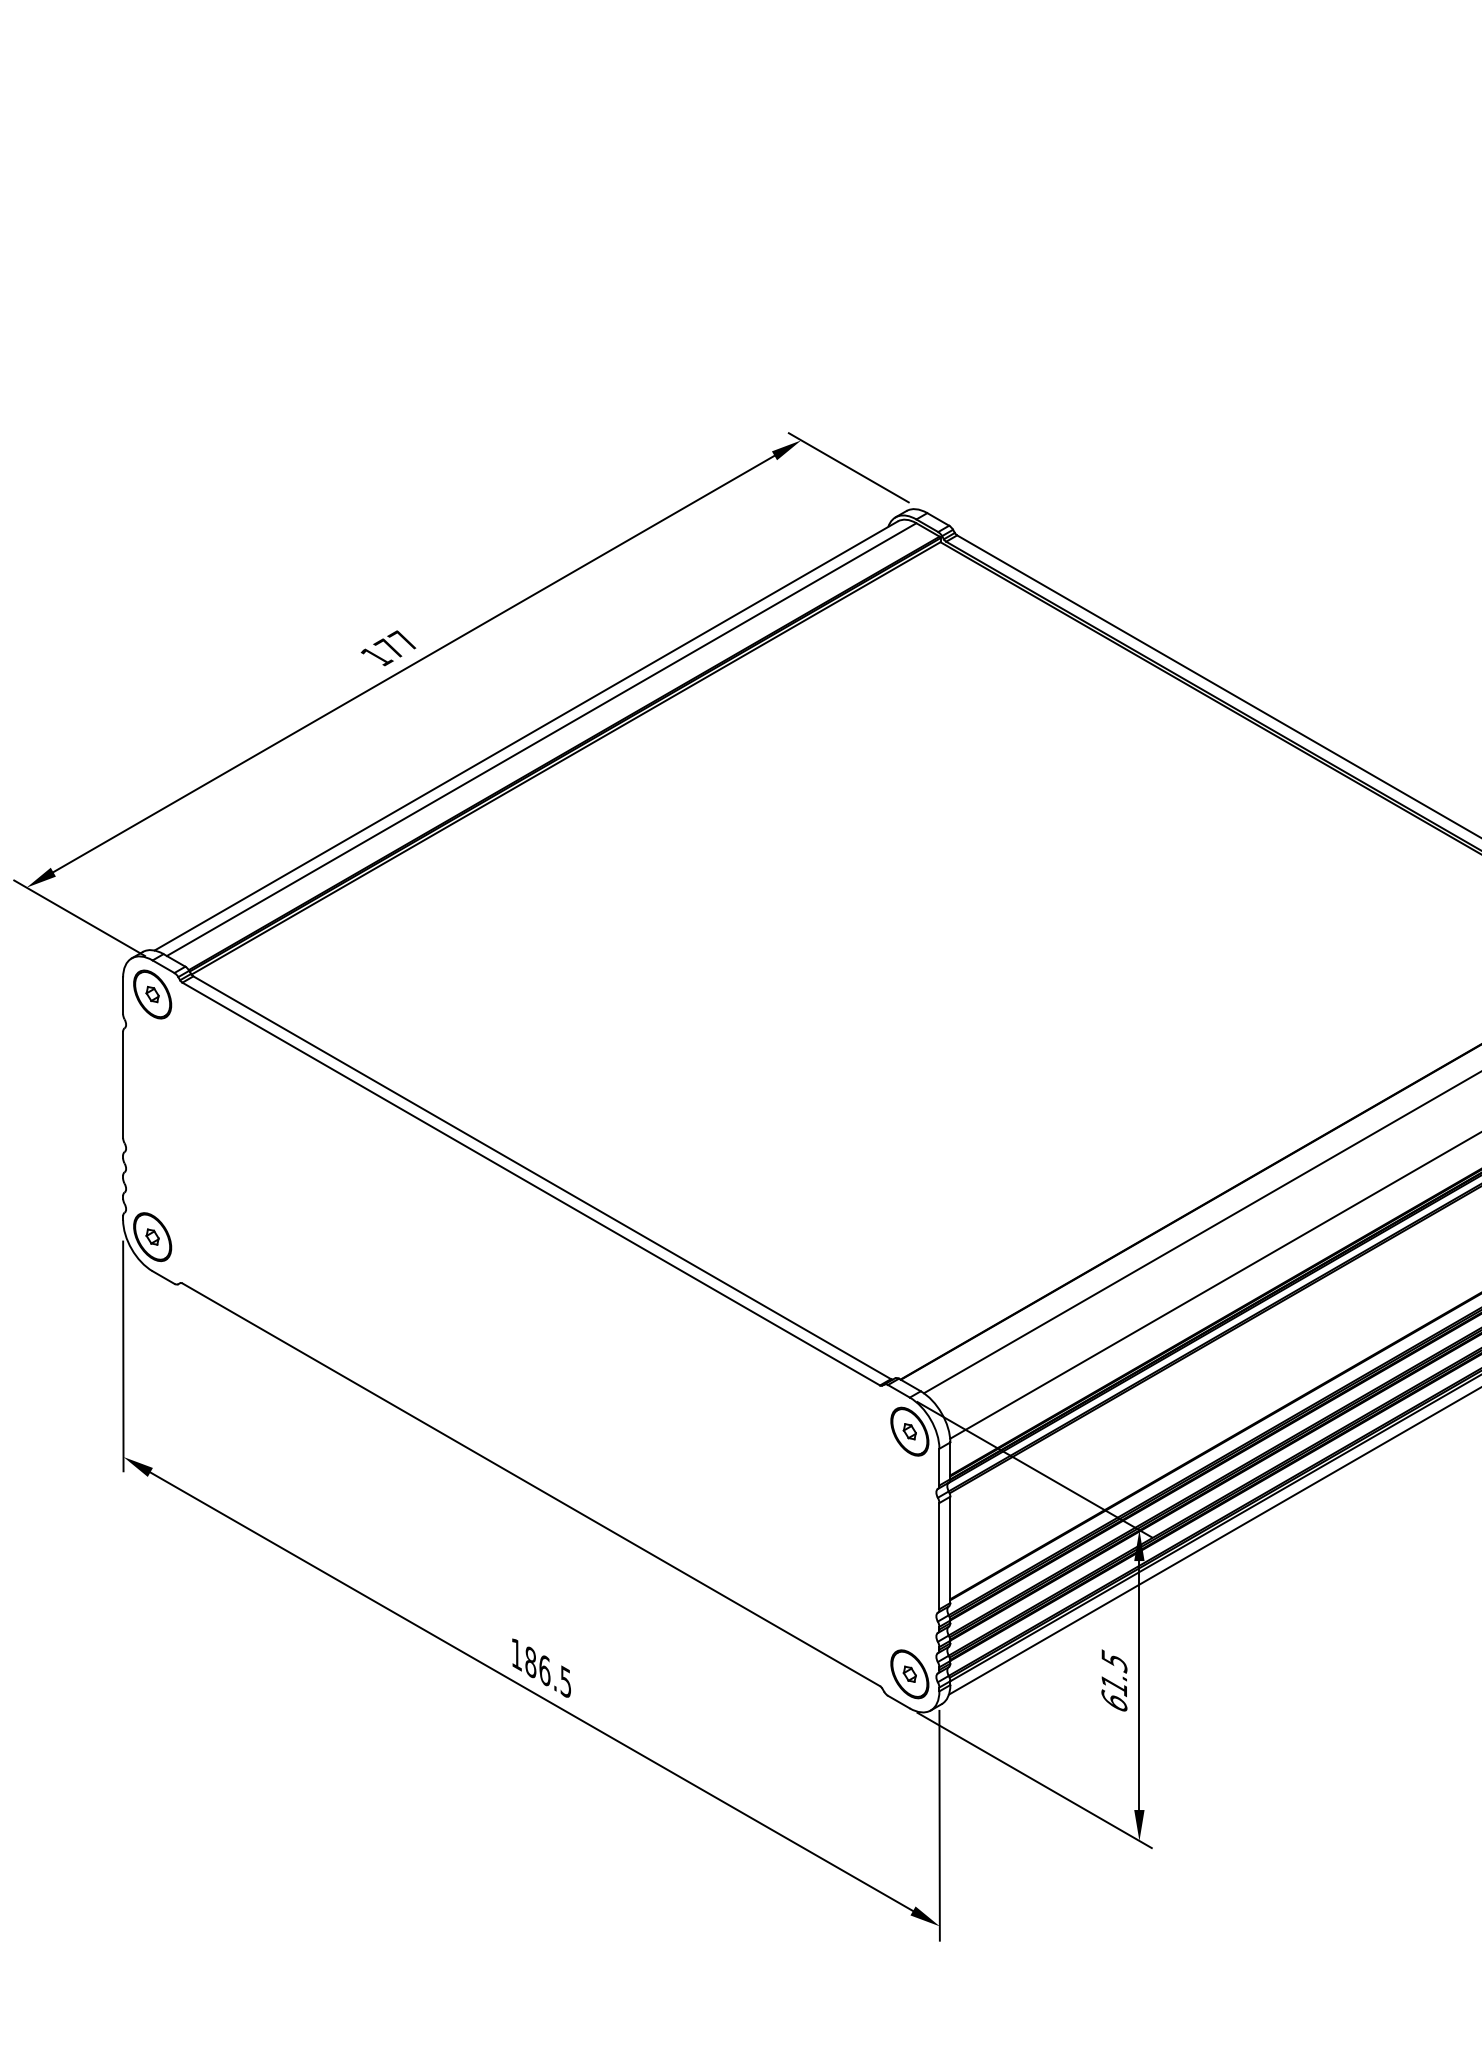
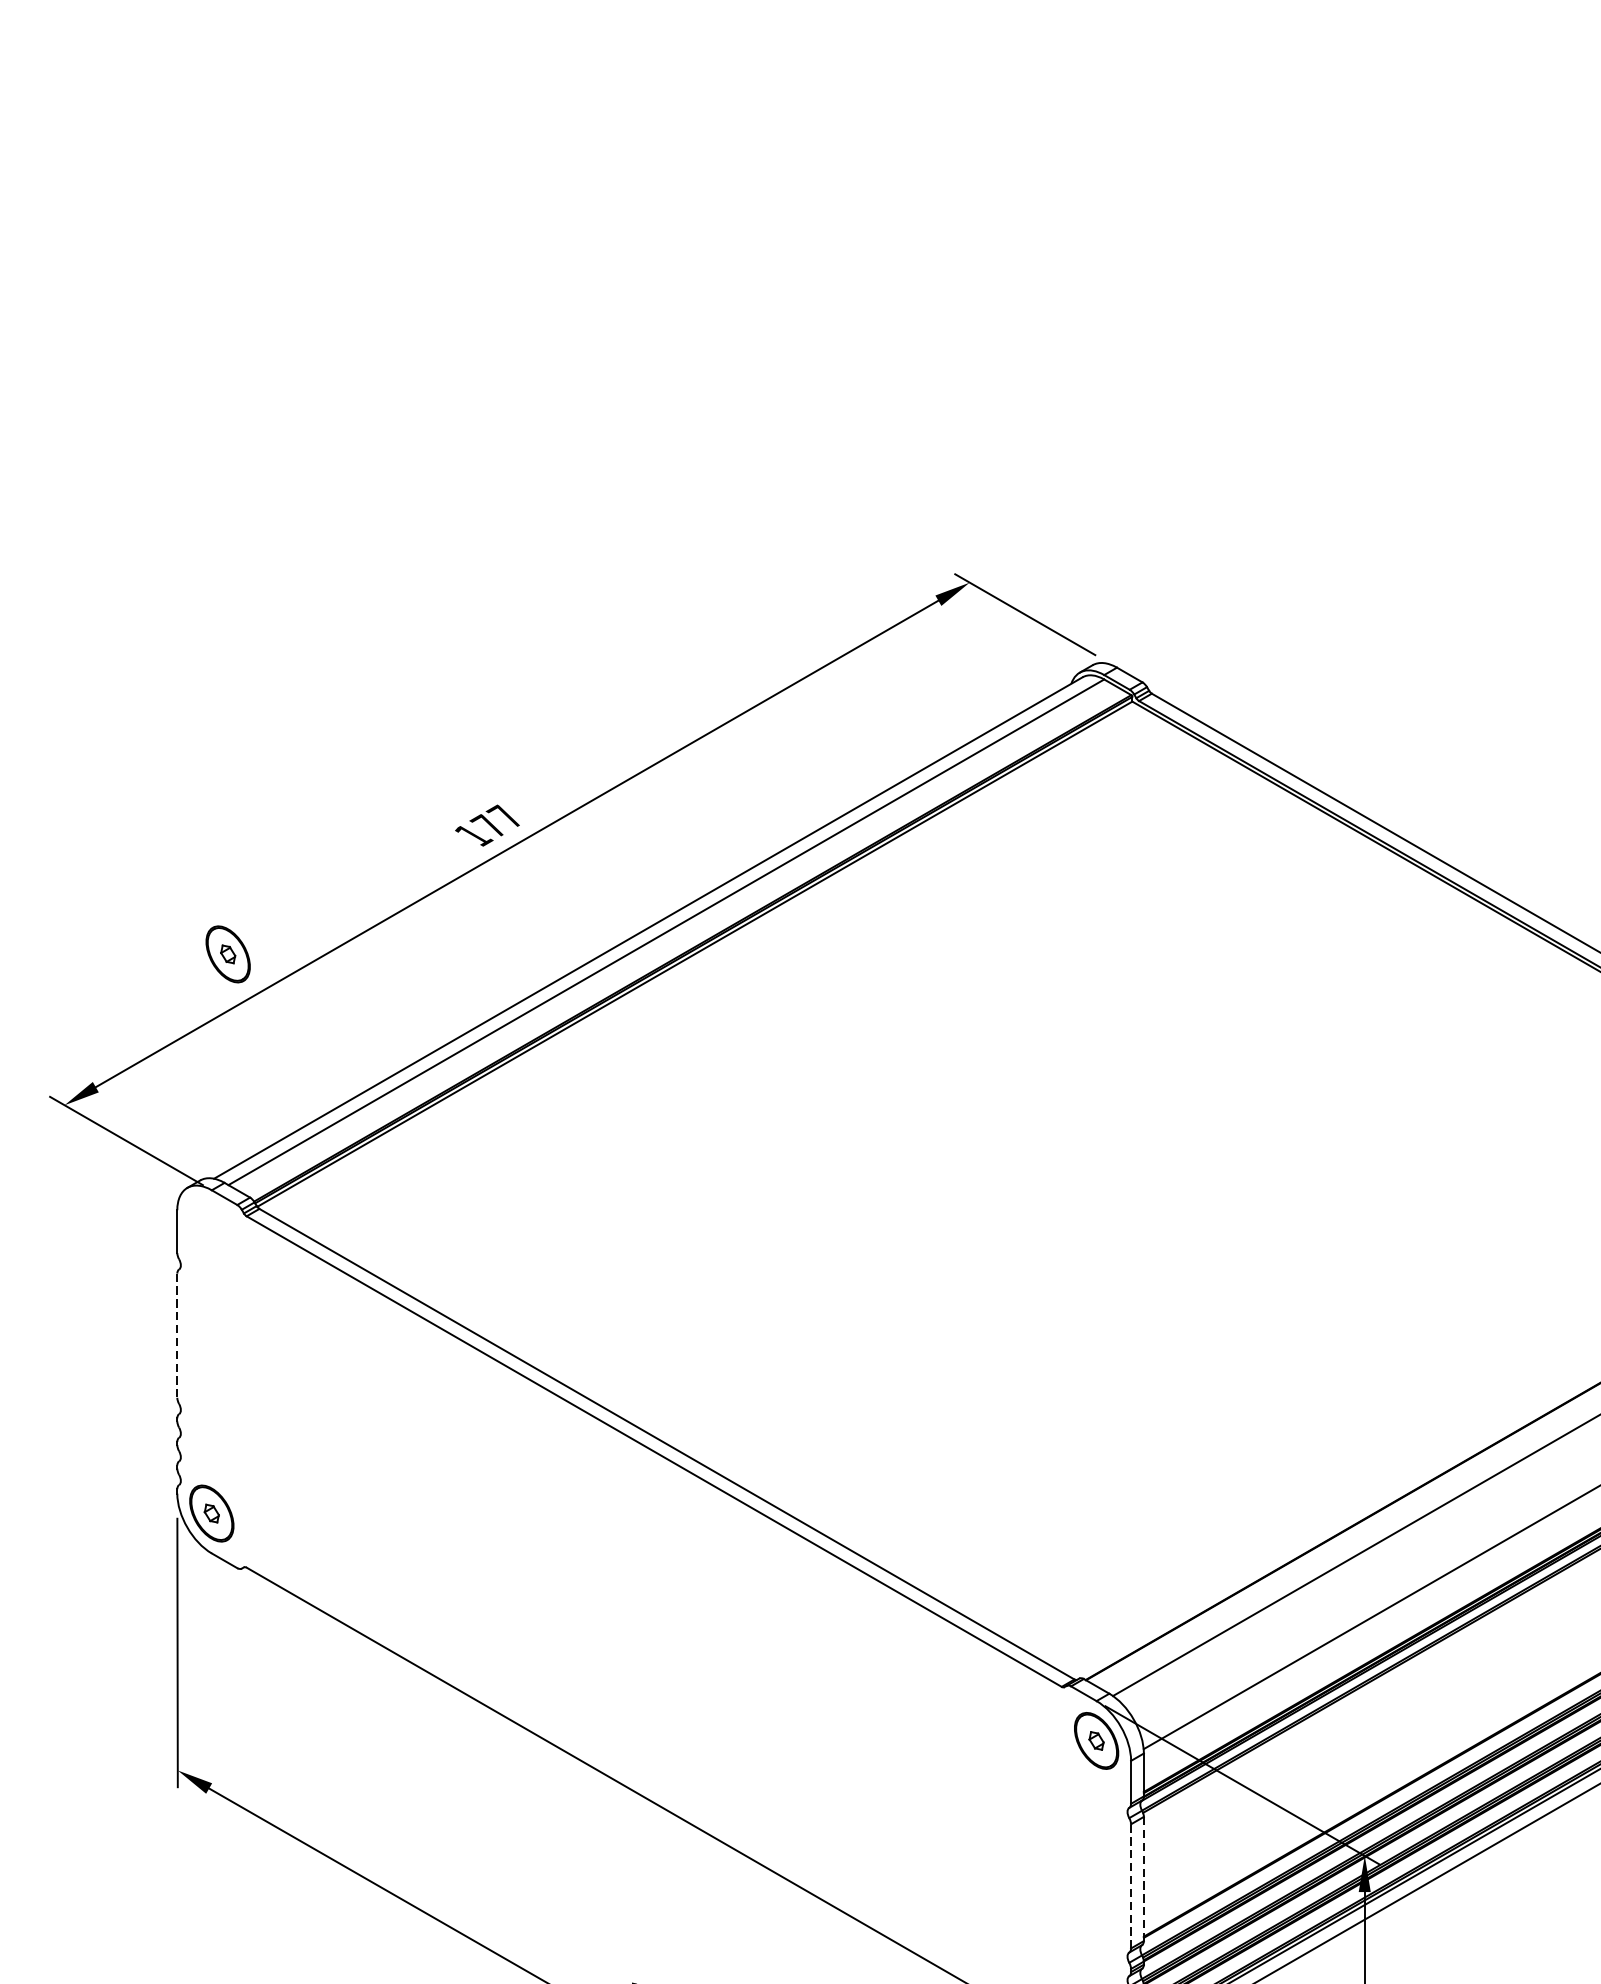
part: (152, 994) -> (228, 954), moved
line: (123, 1085) -> (177, 1336), solid -> dashed
line: (950, 1549) -> (1144, 1878), solid -> dashed
line: (939, 1555) -> (1131, 1885), solid -> dashed

